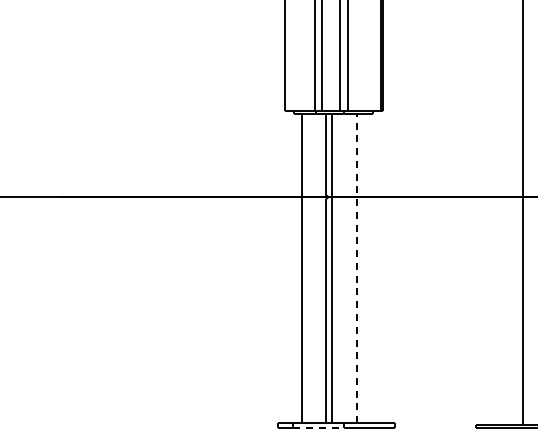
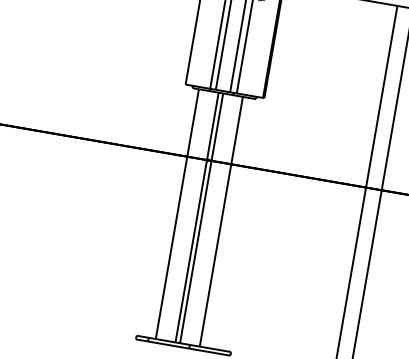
line: (356, 268) -> (221, 221), dashed -> solid
line: (319, 427) -> (169, 345), dashed -> solid

